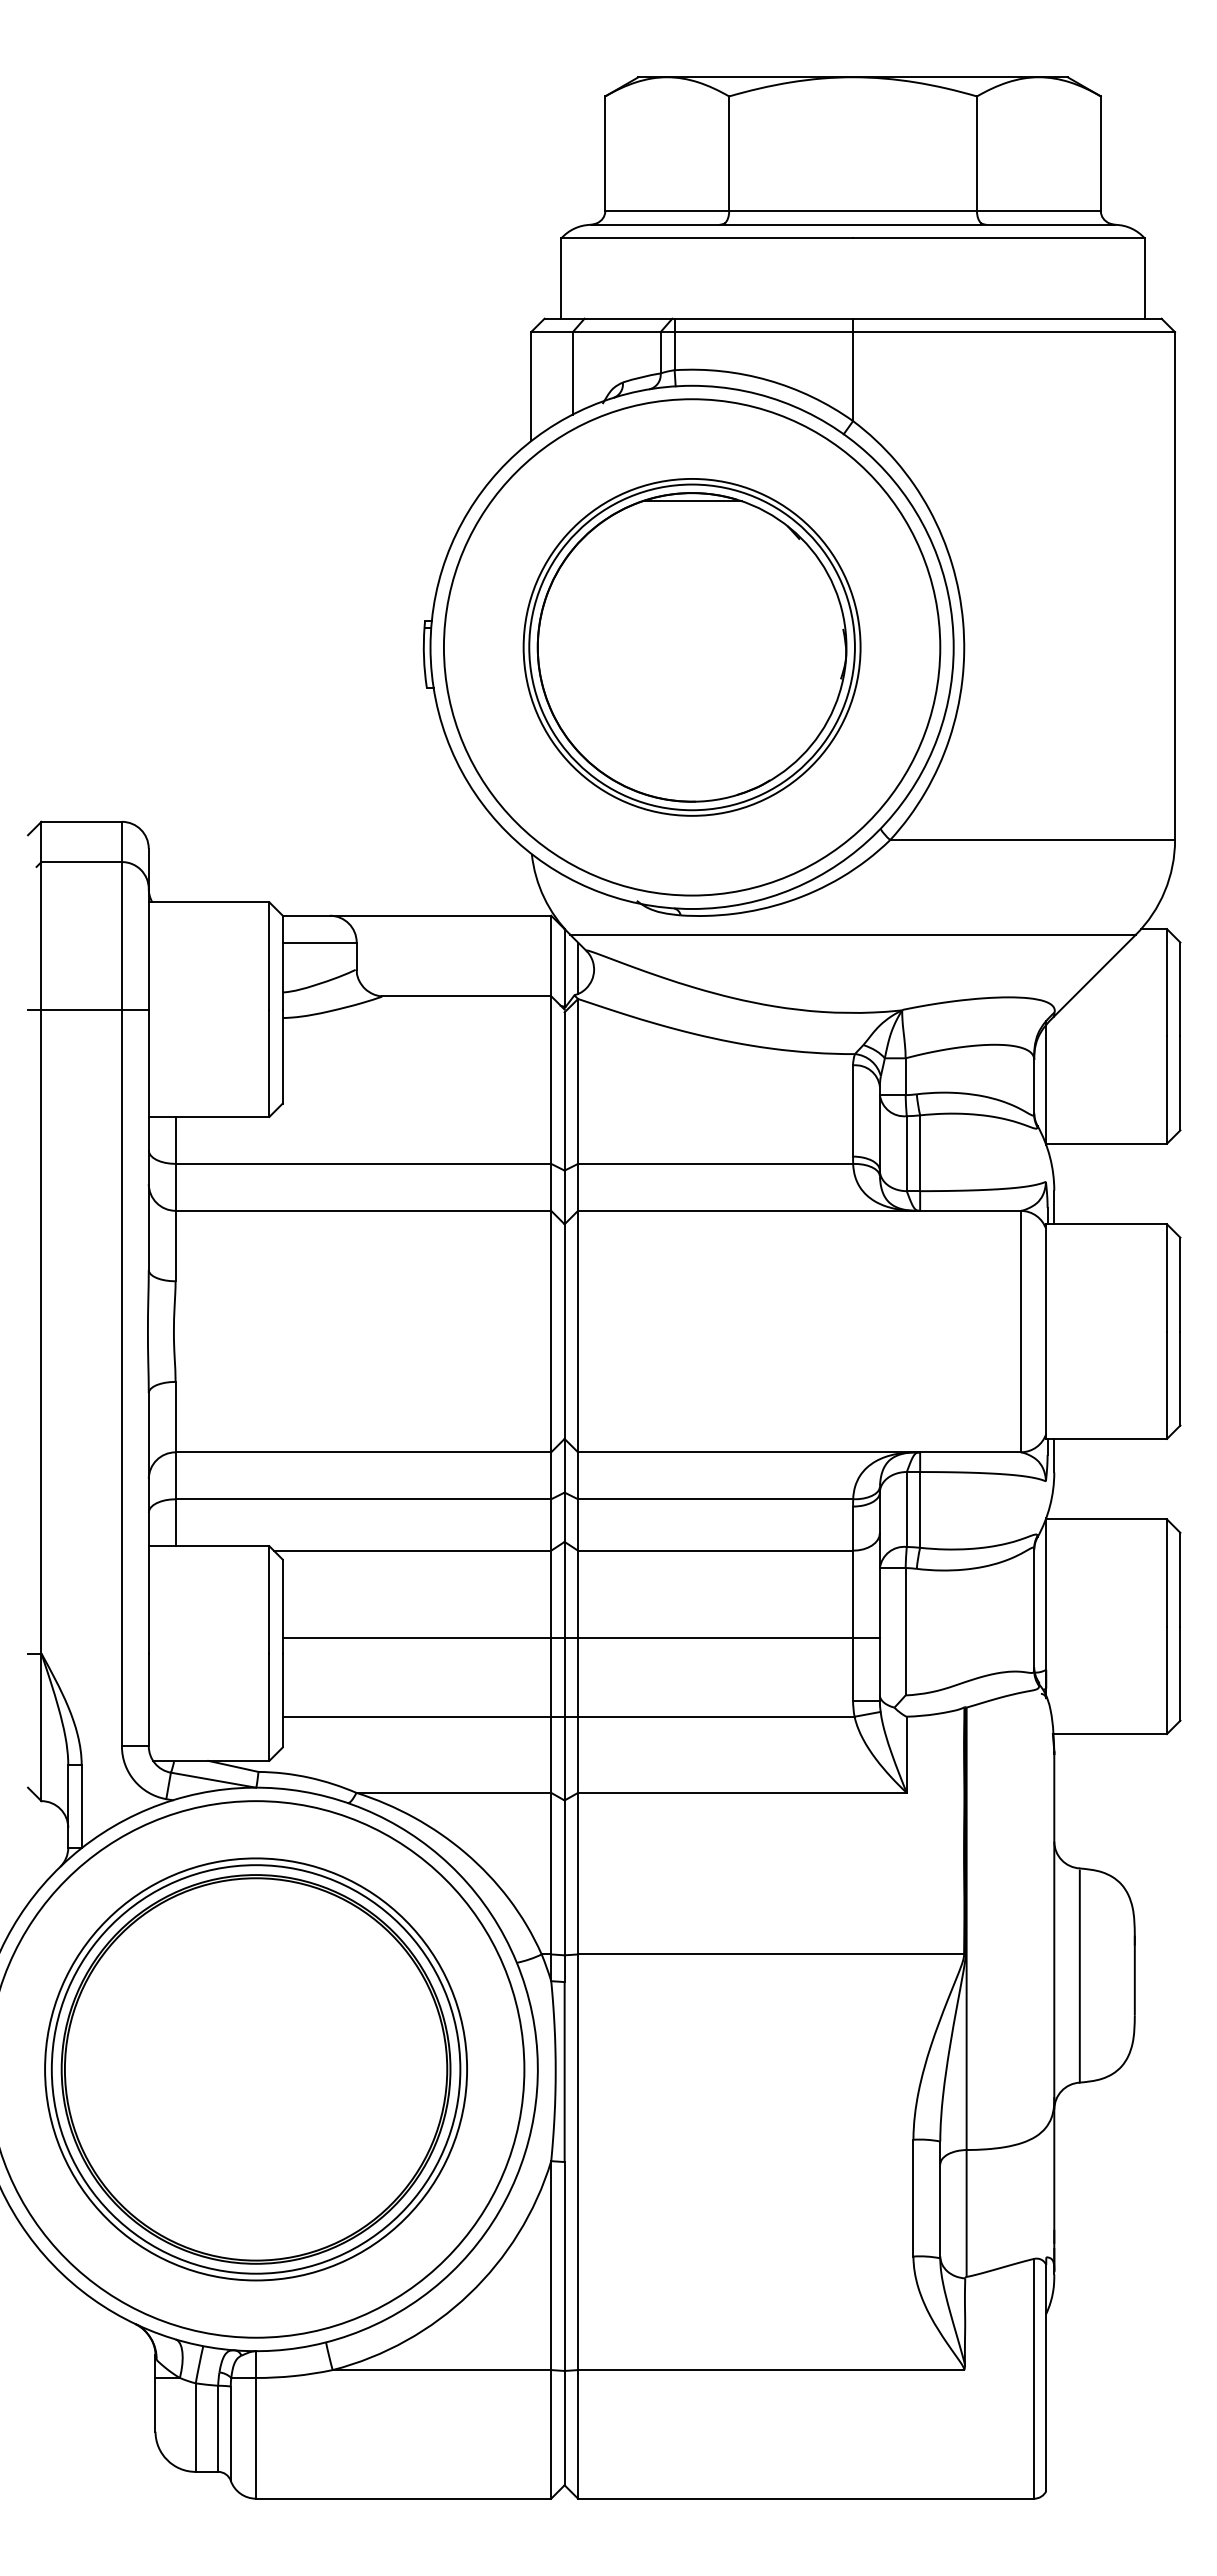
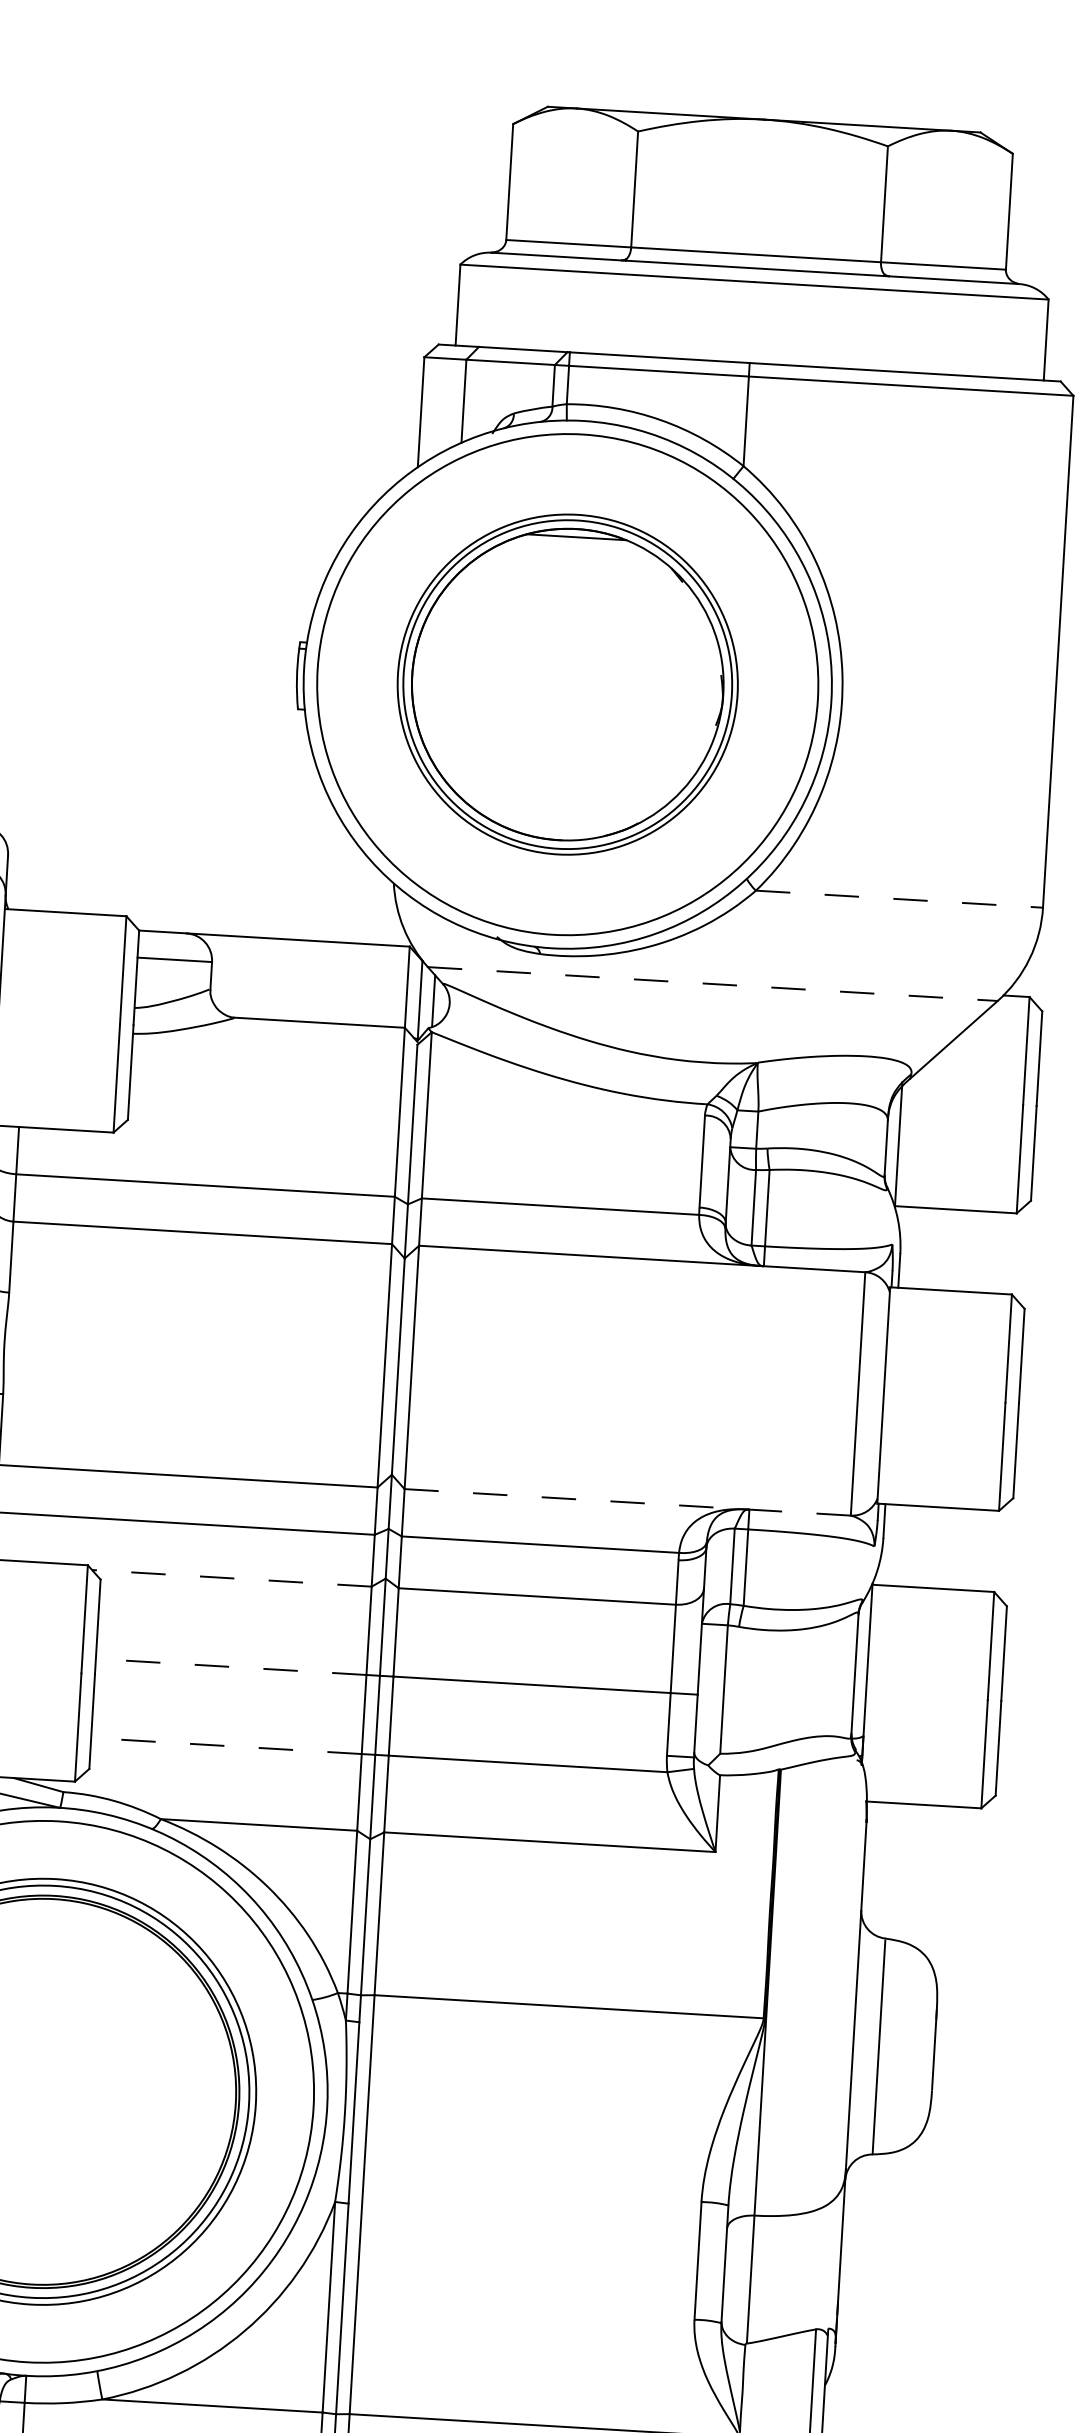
line: (1033, 840) -> (900, 899), solid -> dashed
line: (853, 934) -> (713, 983), solid -> dashed
line: (798, 1452) -> (626, 1502), solid -> dashed
line: (412, 1550) -> (231, 1578), solid -> dashed
line: (416, 1638) -> (230, 1667), solid -> dashed
line: (416, 1716) -> (225, 1745), solid -> dashed

